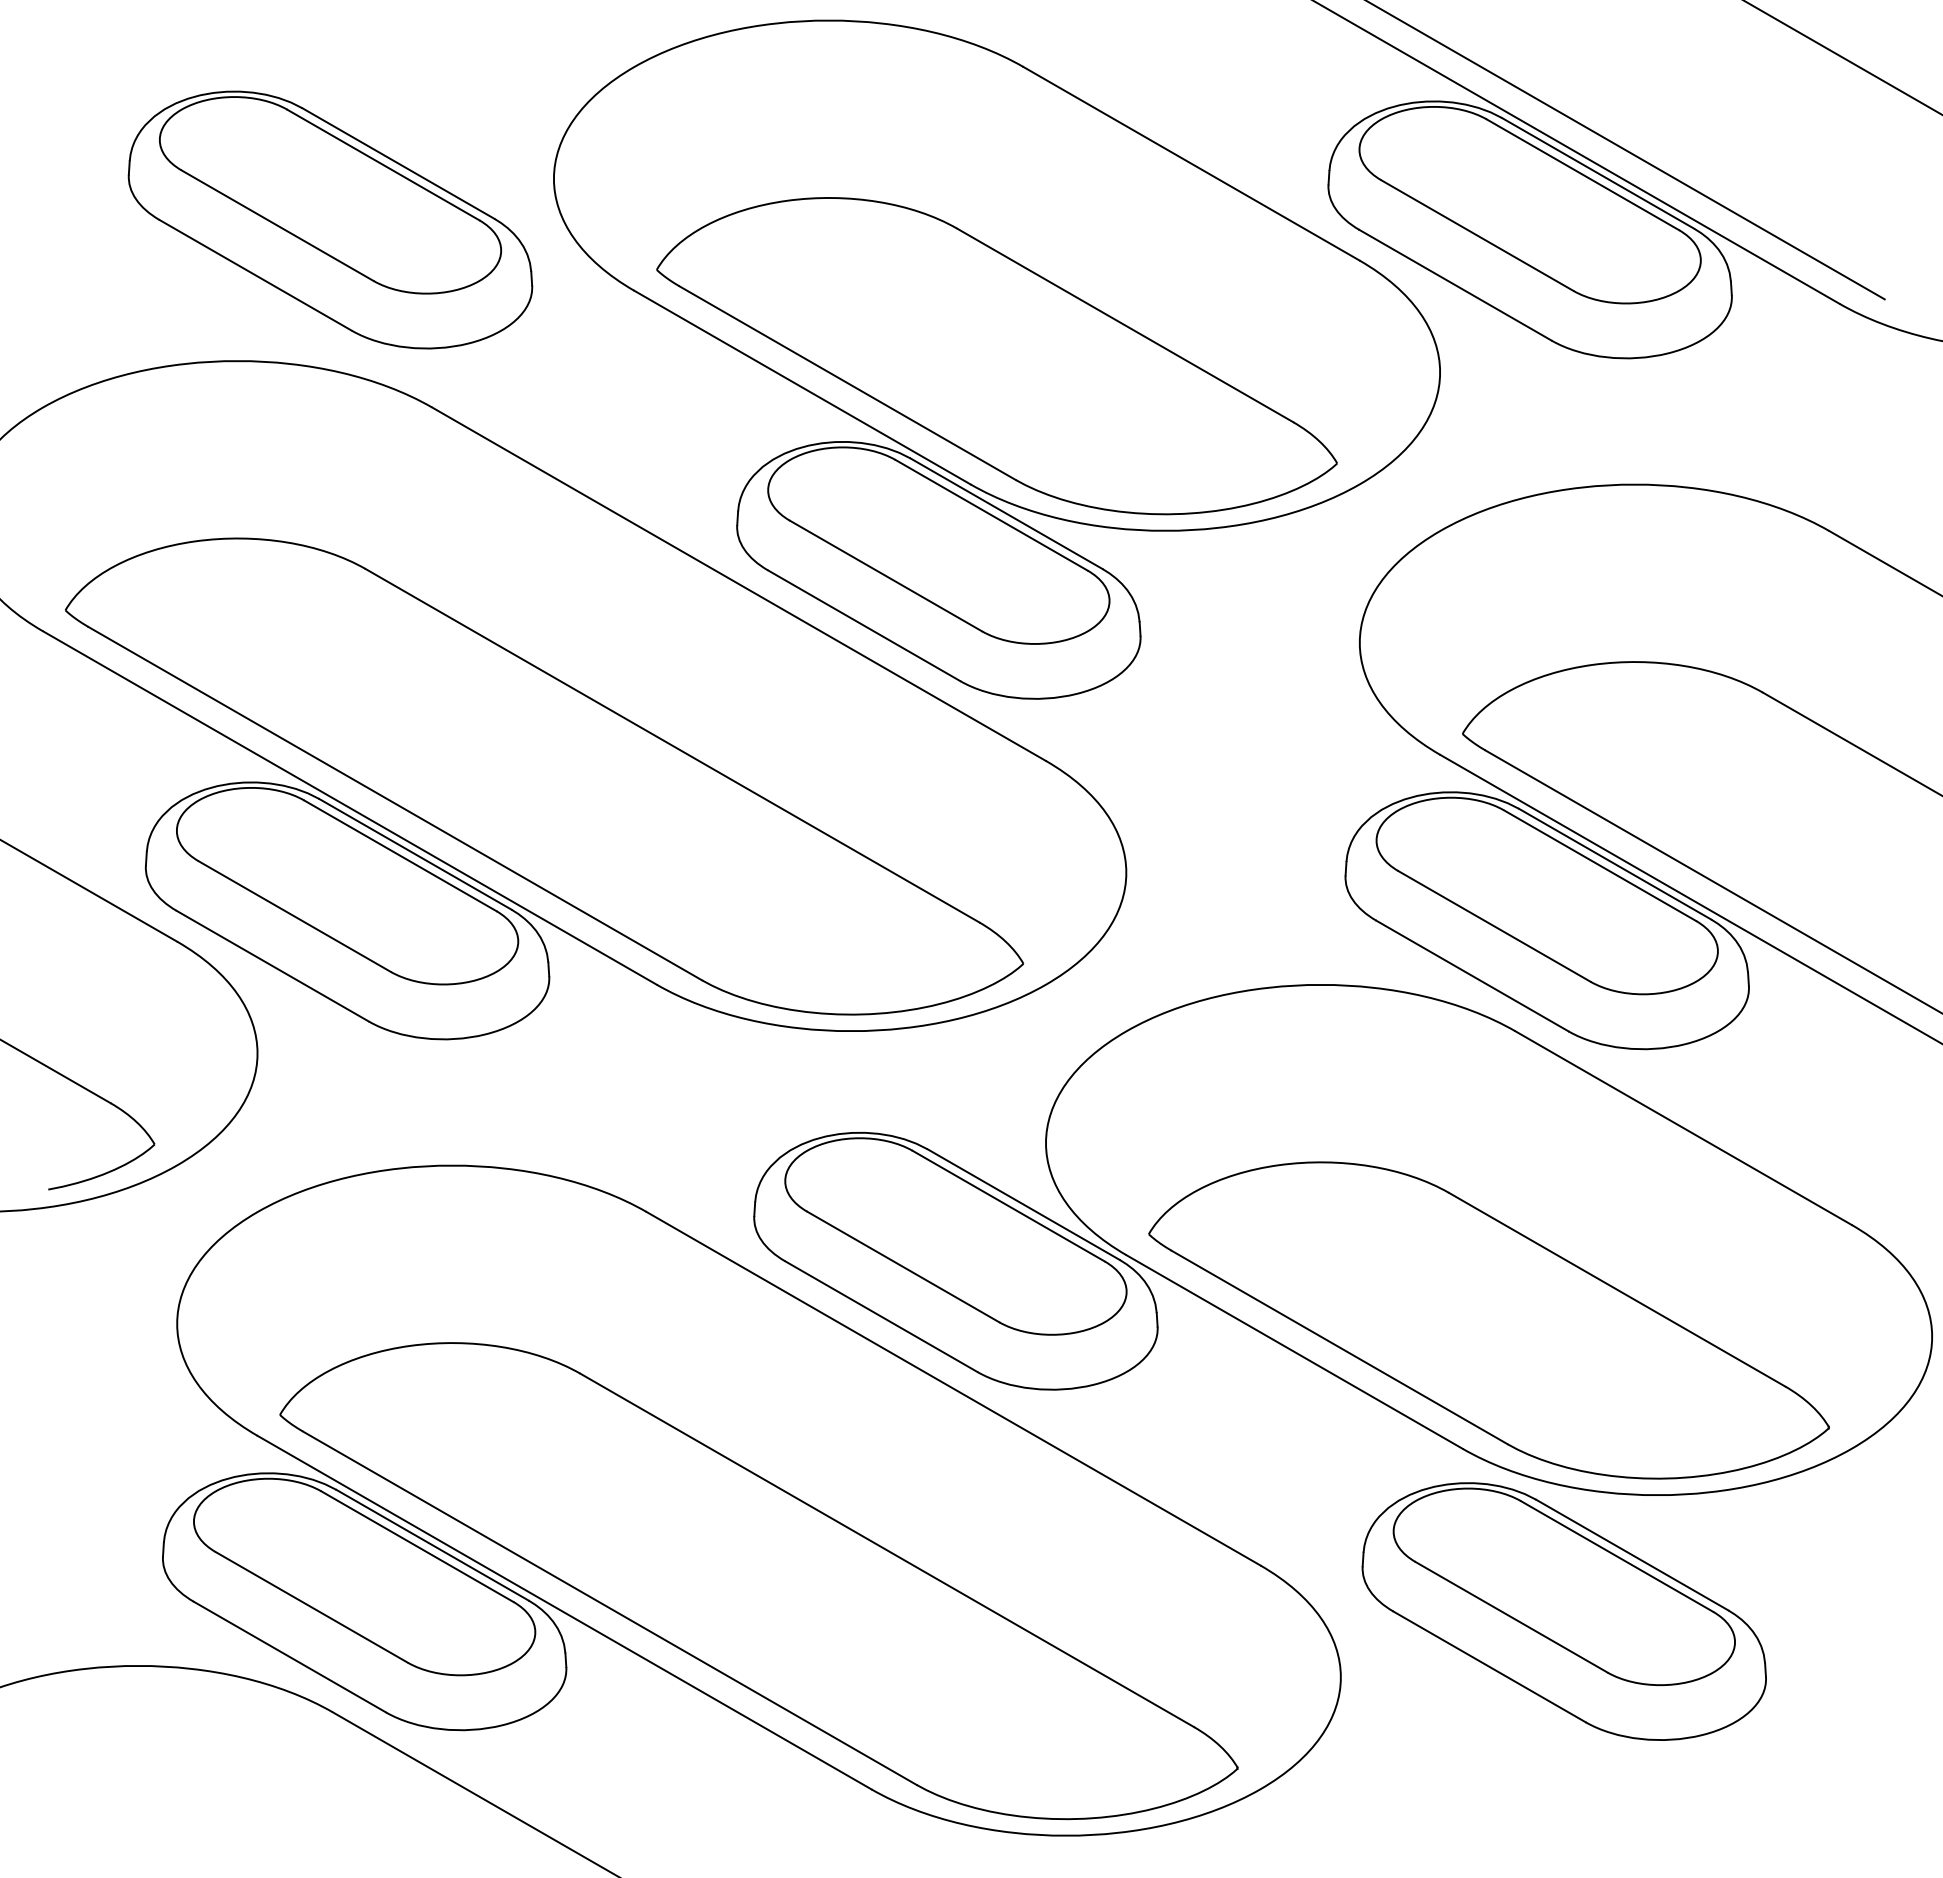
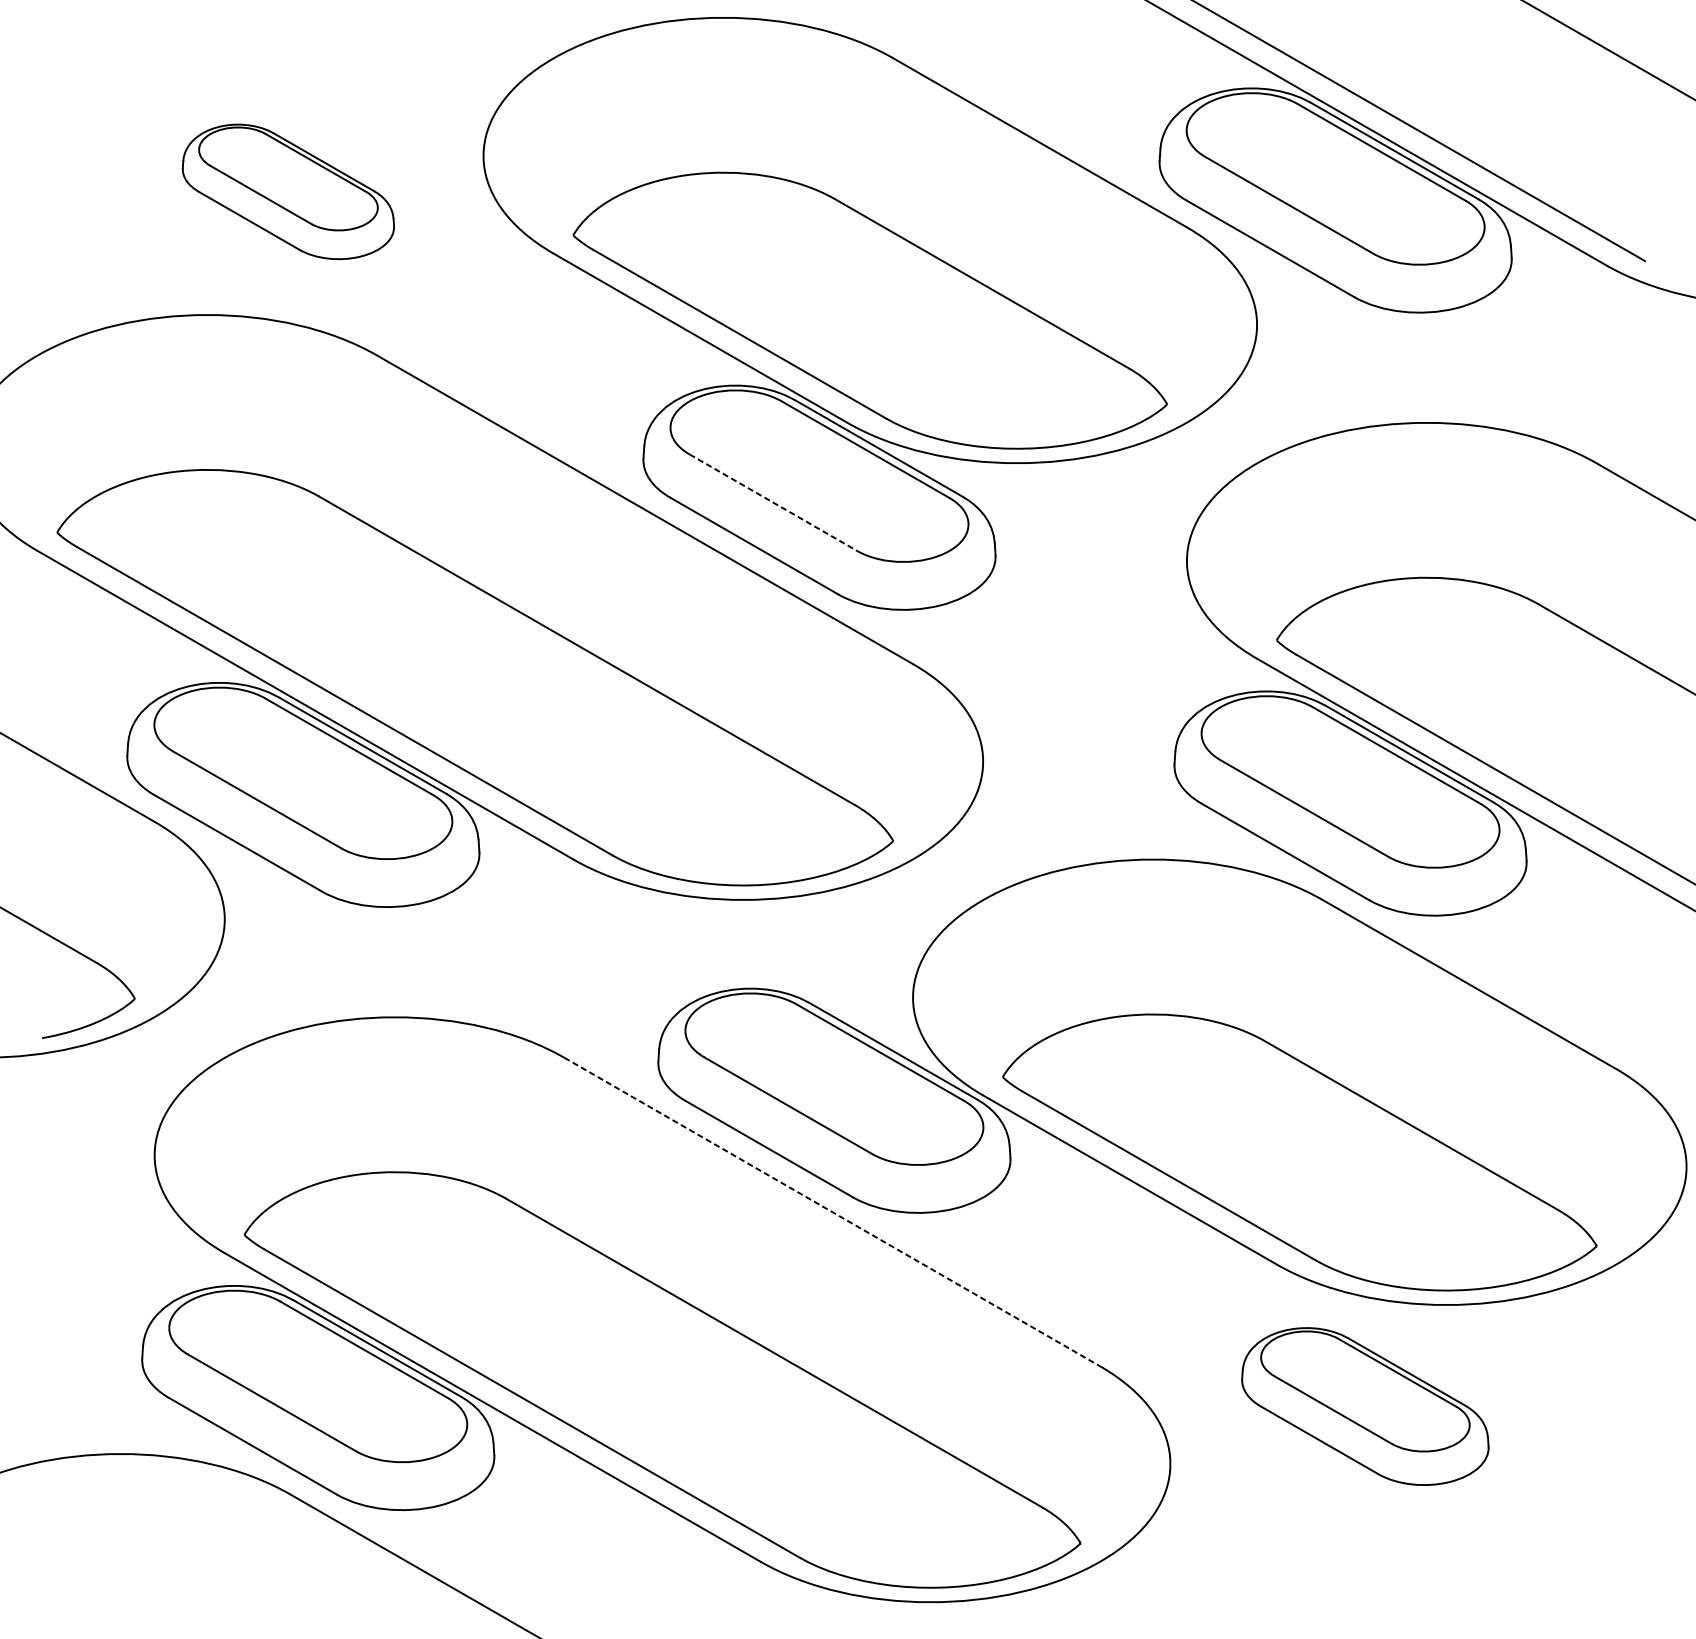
part: (330, 219) -> (288, 191), size x0.6
line: (886, 576) -> (773, 503), solid -> dashed
line: (953, 1388) -> (832, 1211), solid -> dashed
part: (1563, 1611) -> (1364, 1406), size x0.7

